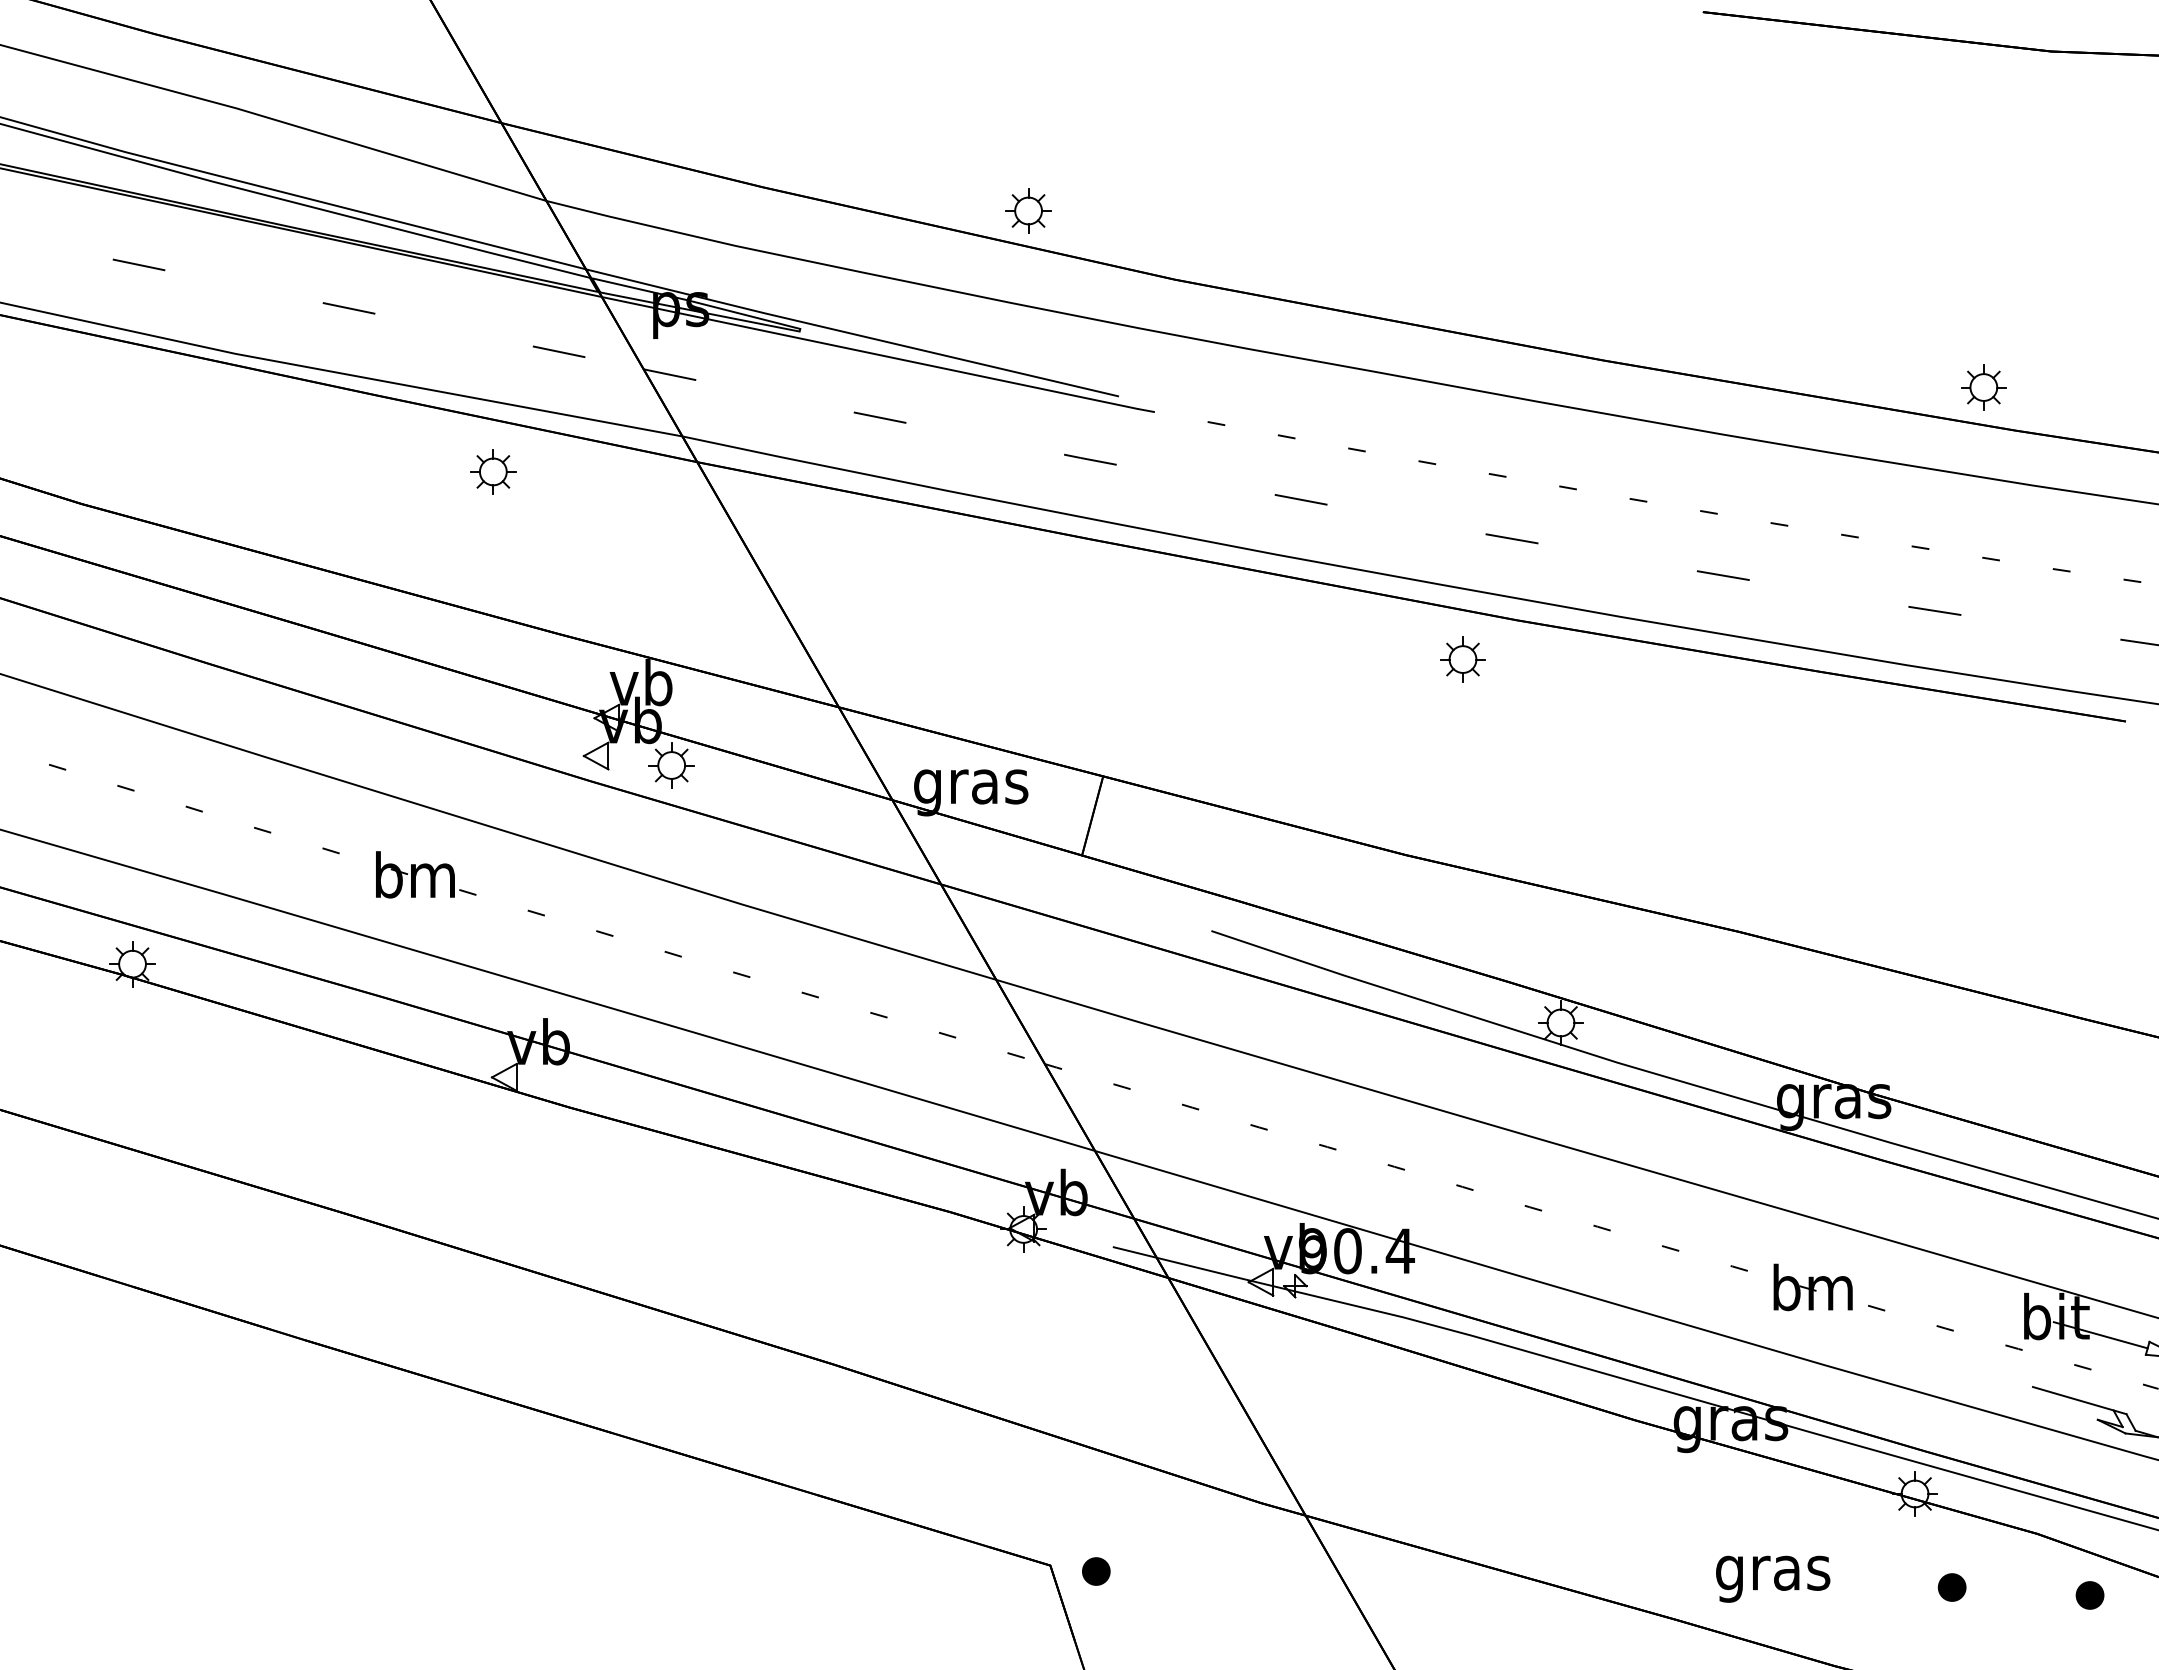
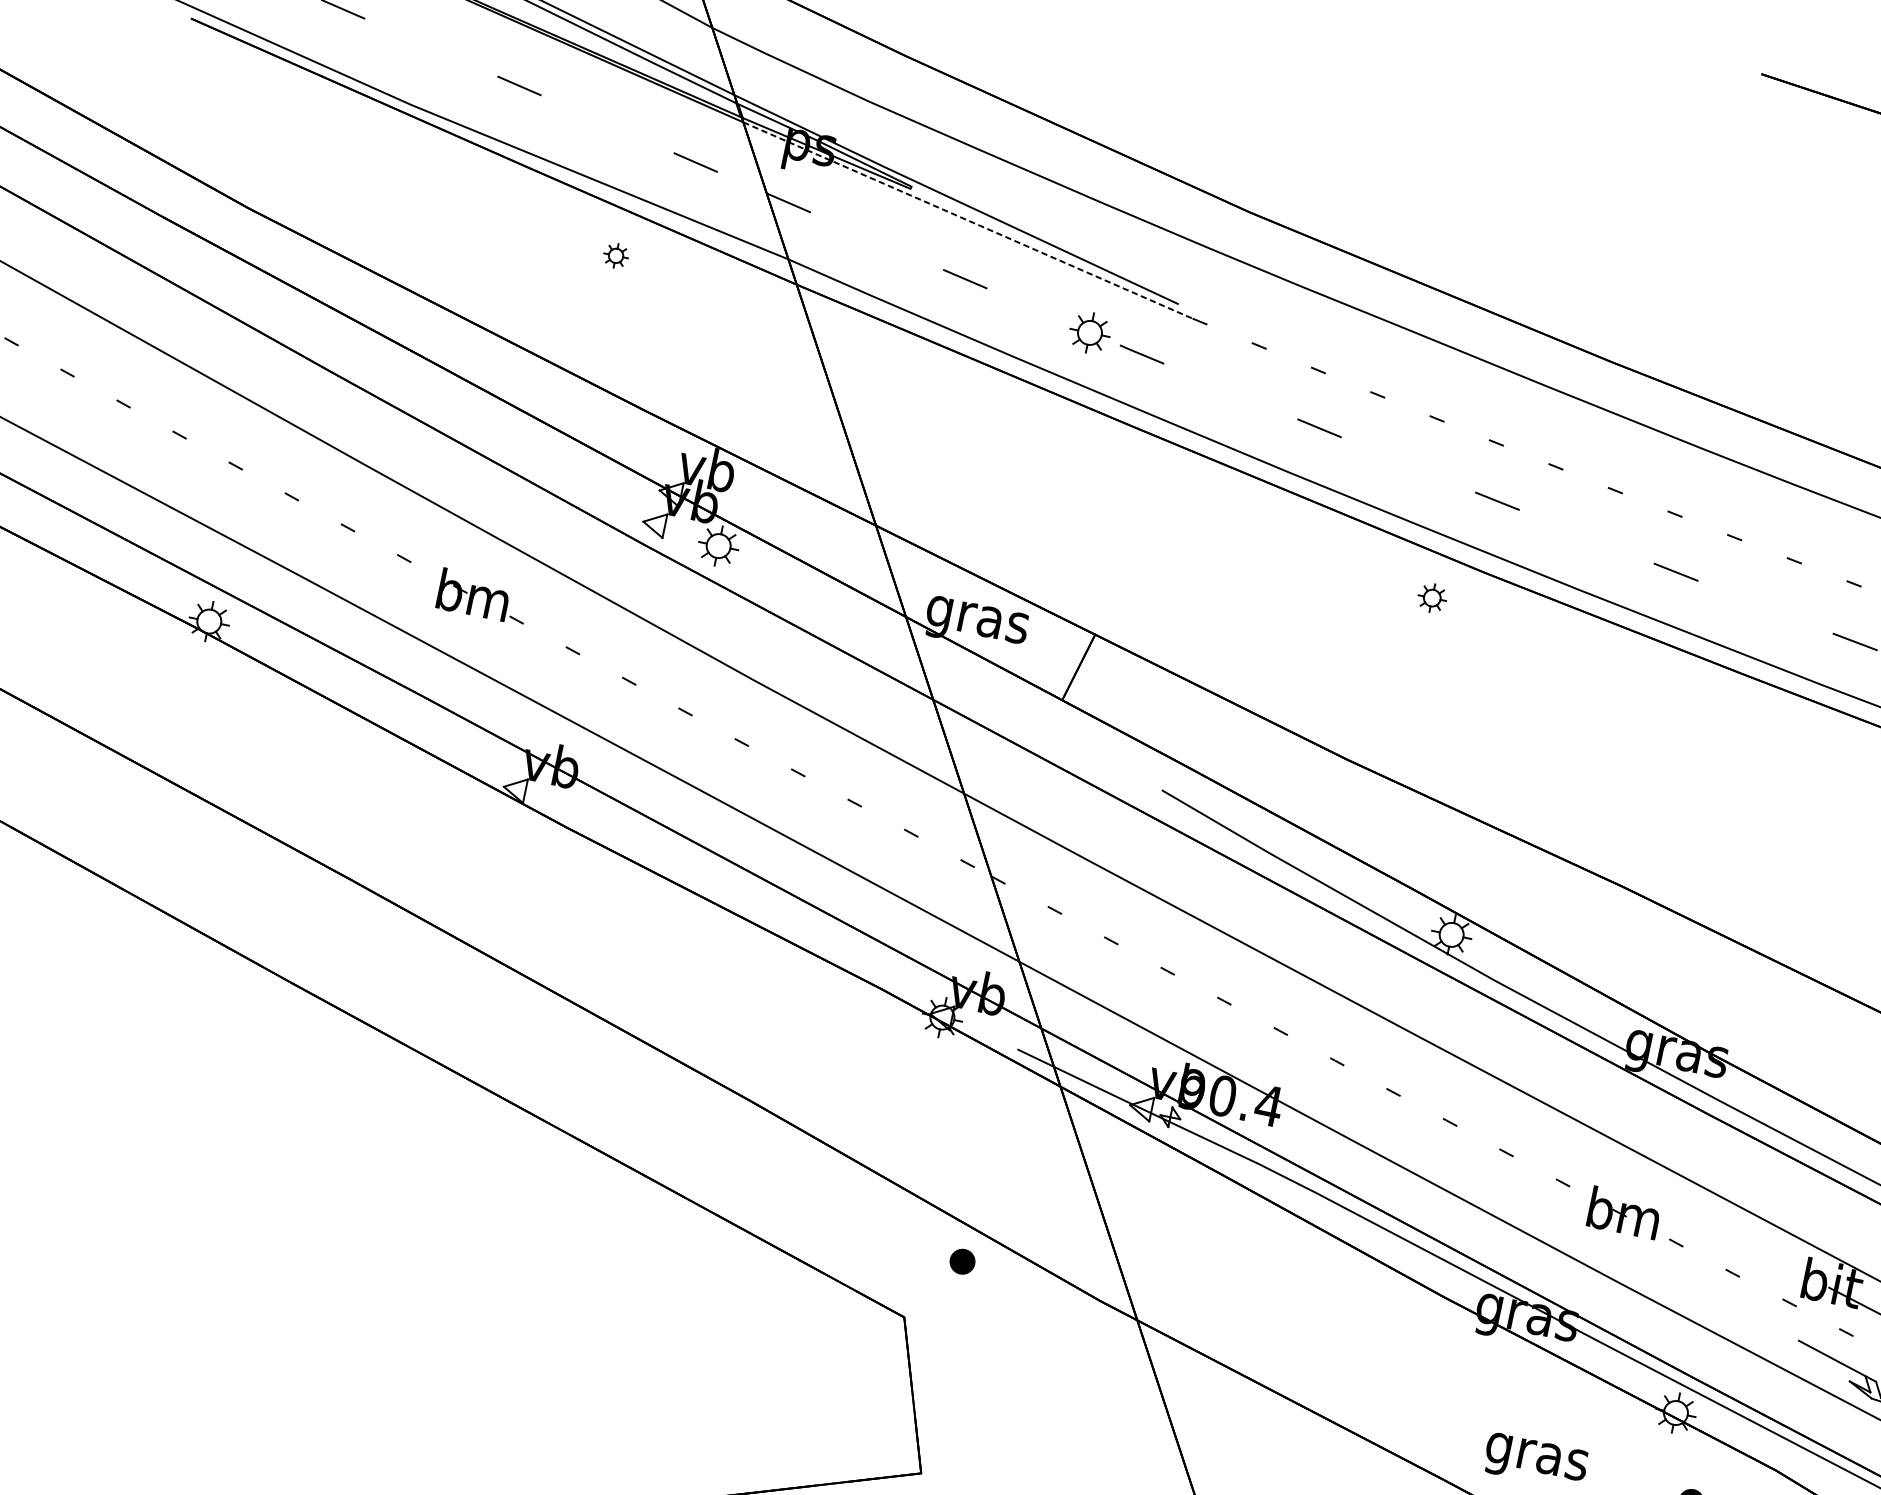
part: (1028, 210) -> (1089, 332), moved
line: (870, 353) -> (968, 221), solid -> dashed
part: (493, 471) -> (616, 255), size x0.6
part: (1462, 659) -> (1431, 598), size x0.7
part: (1096, 1571) -> (962, 1261), moved

